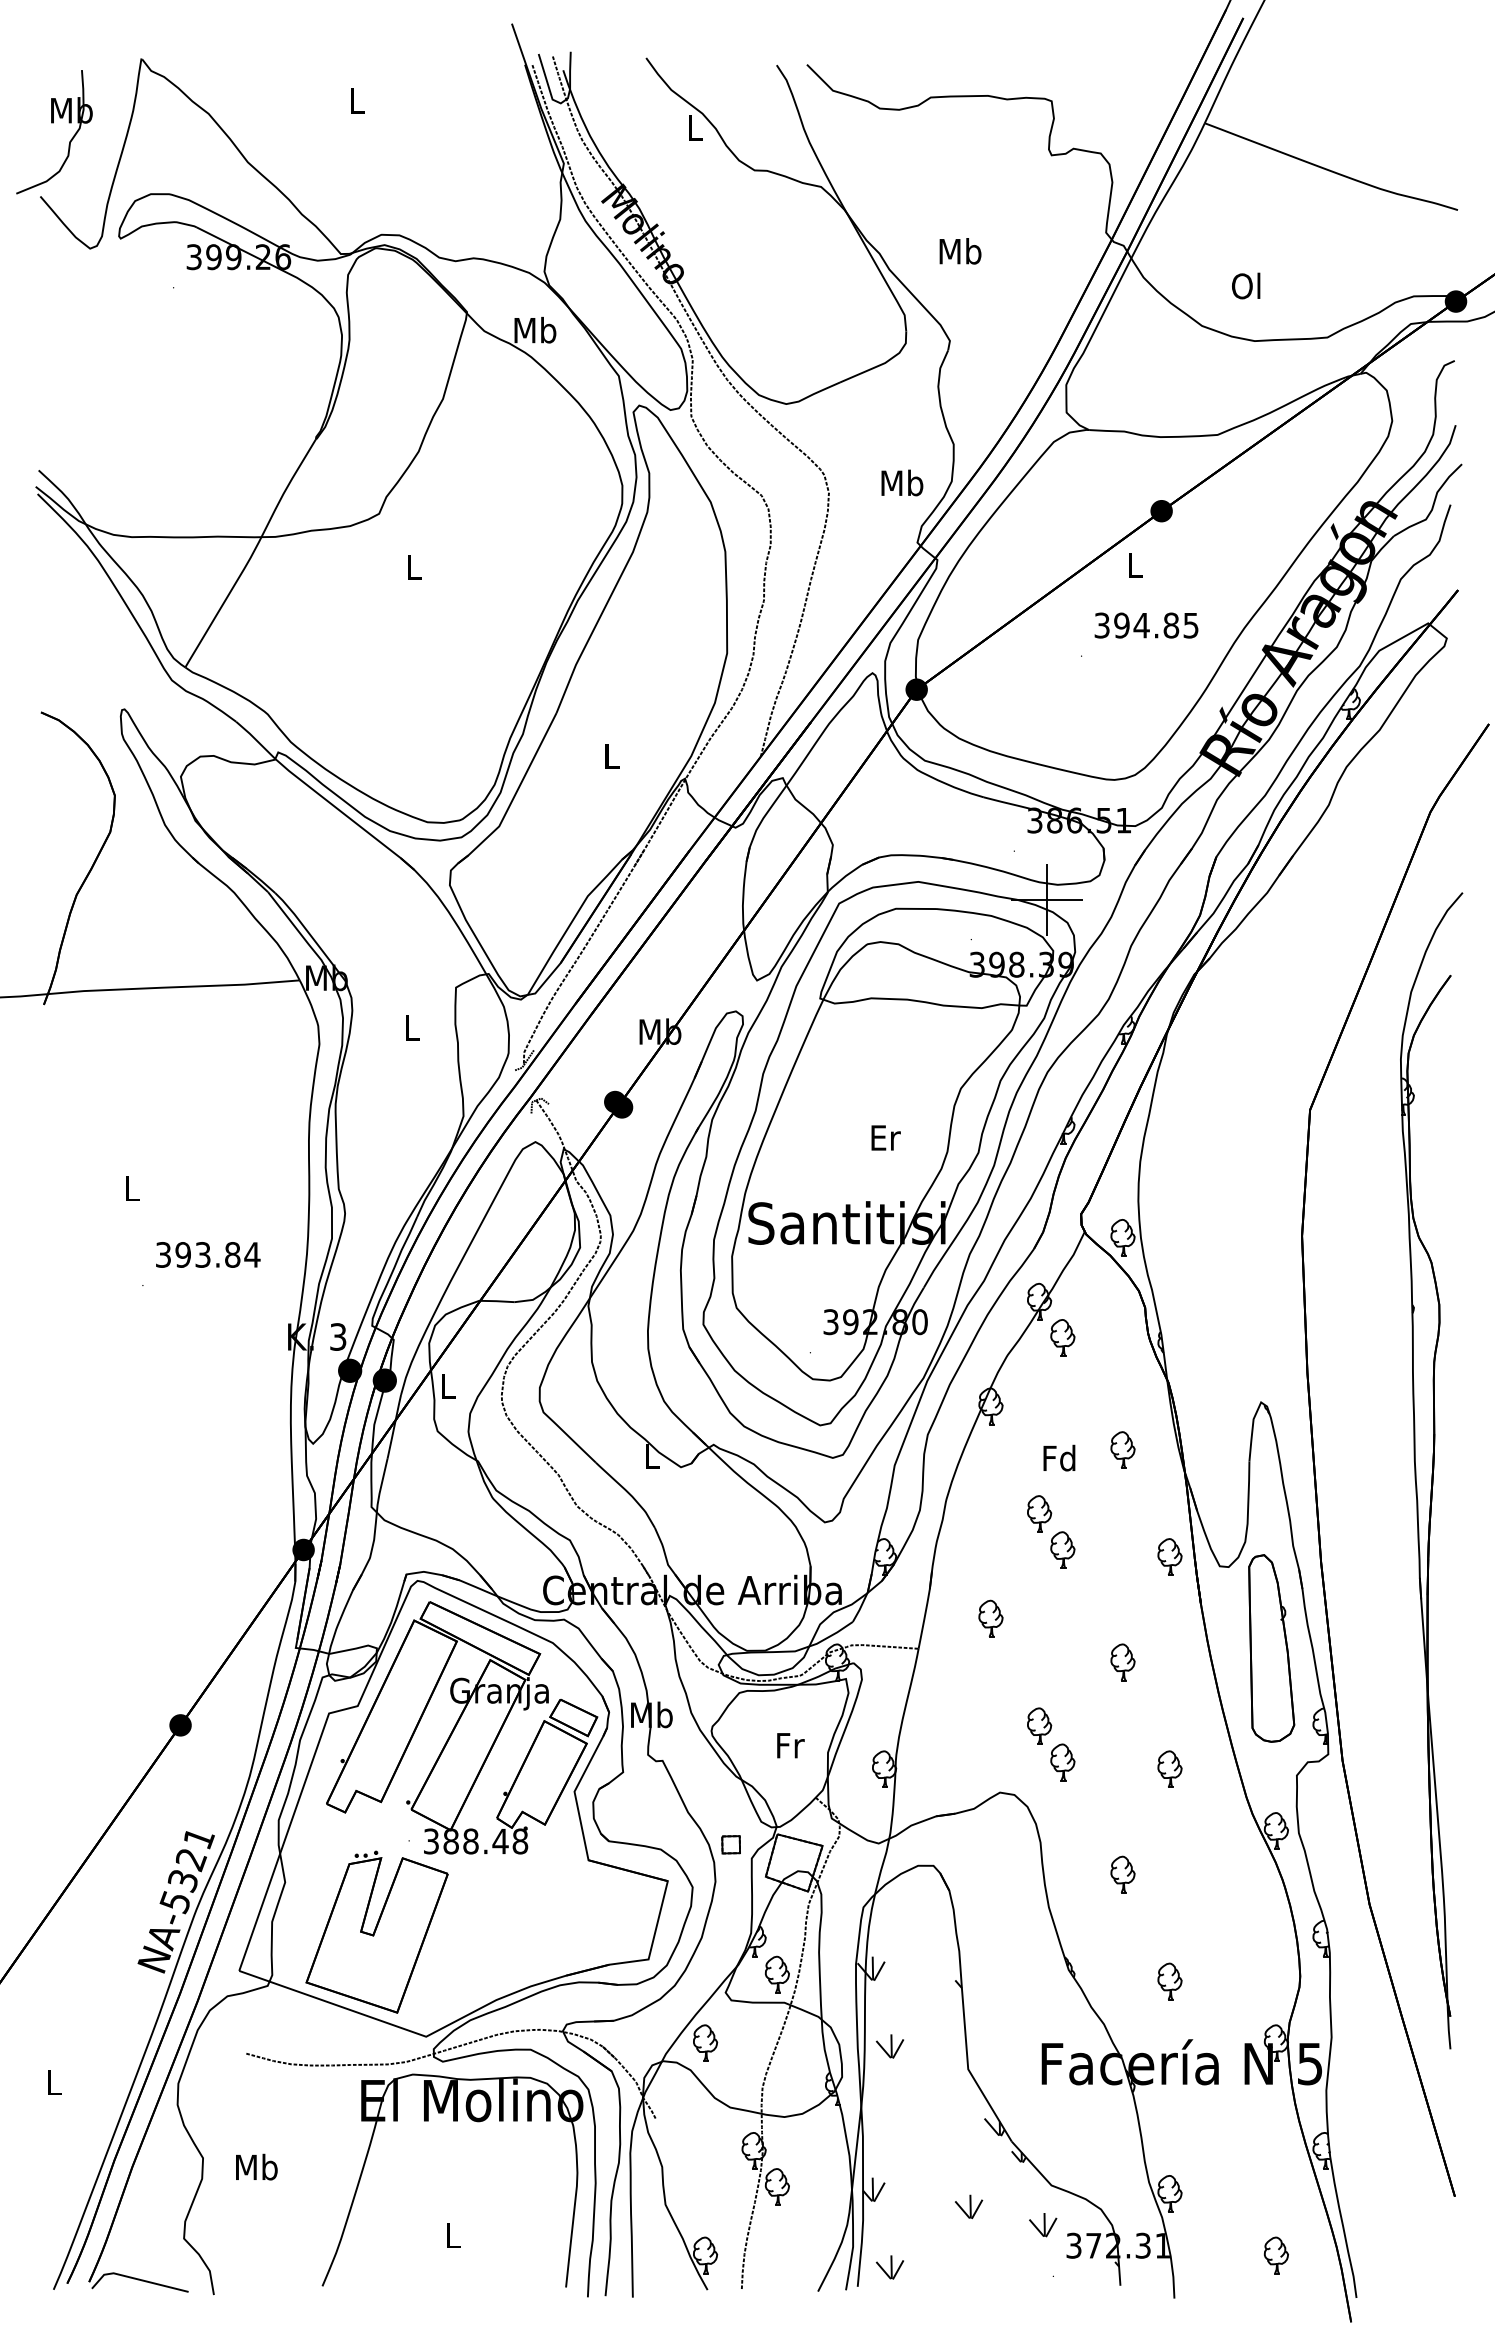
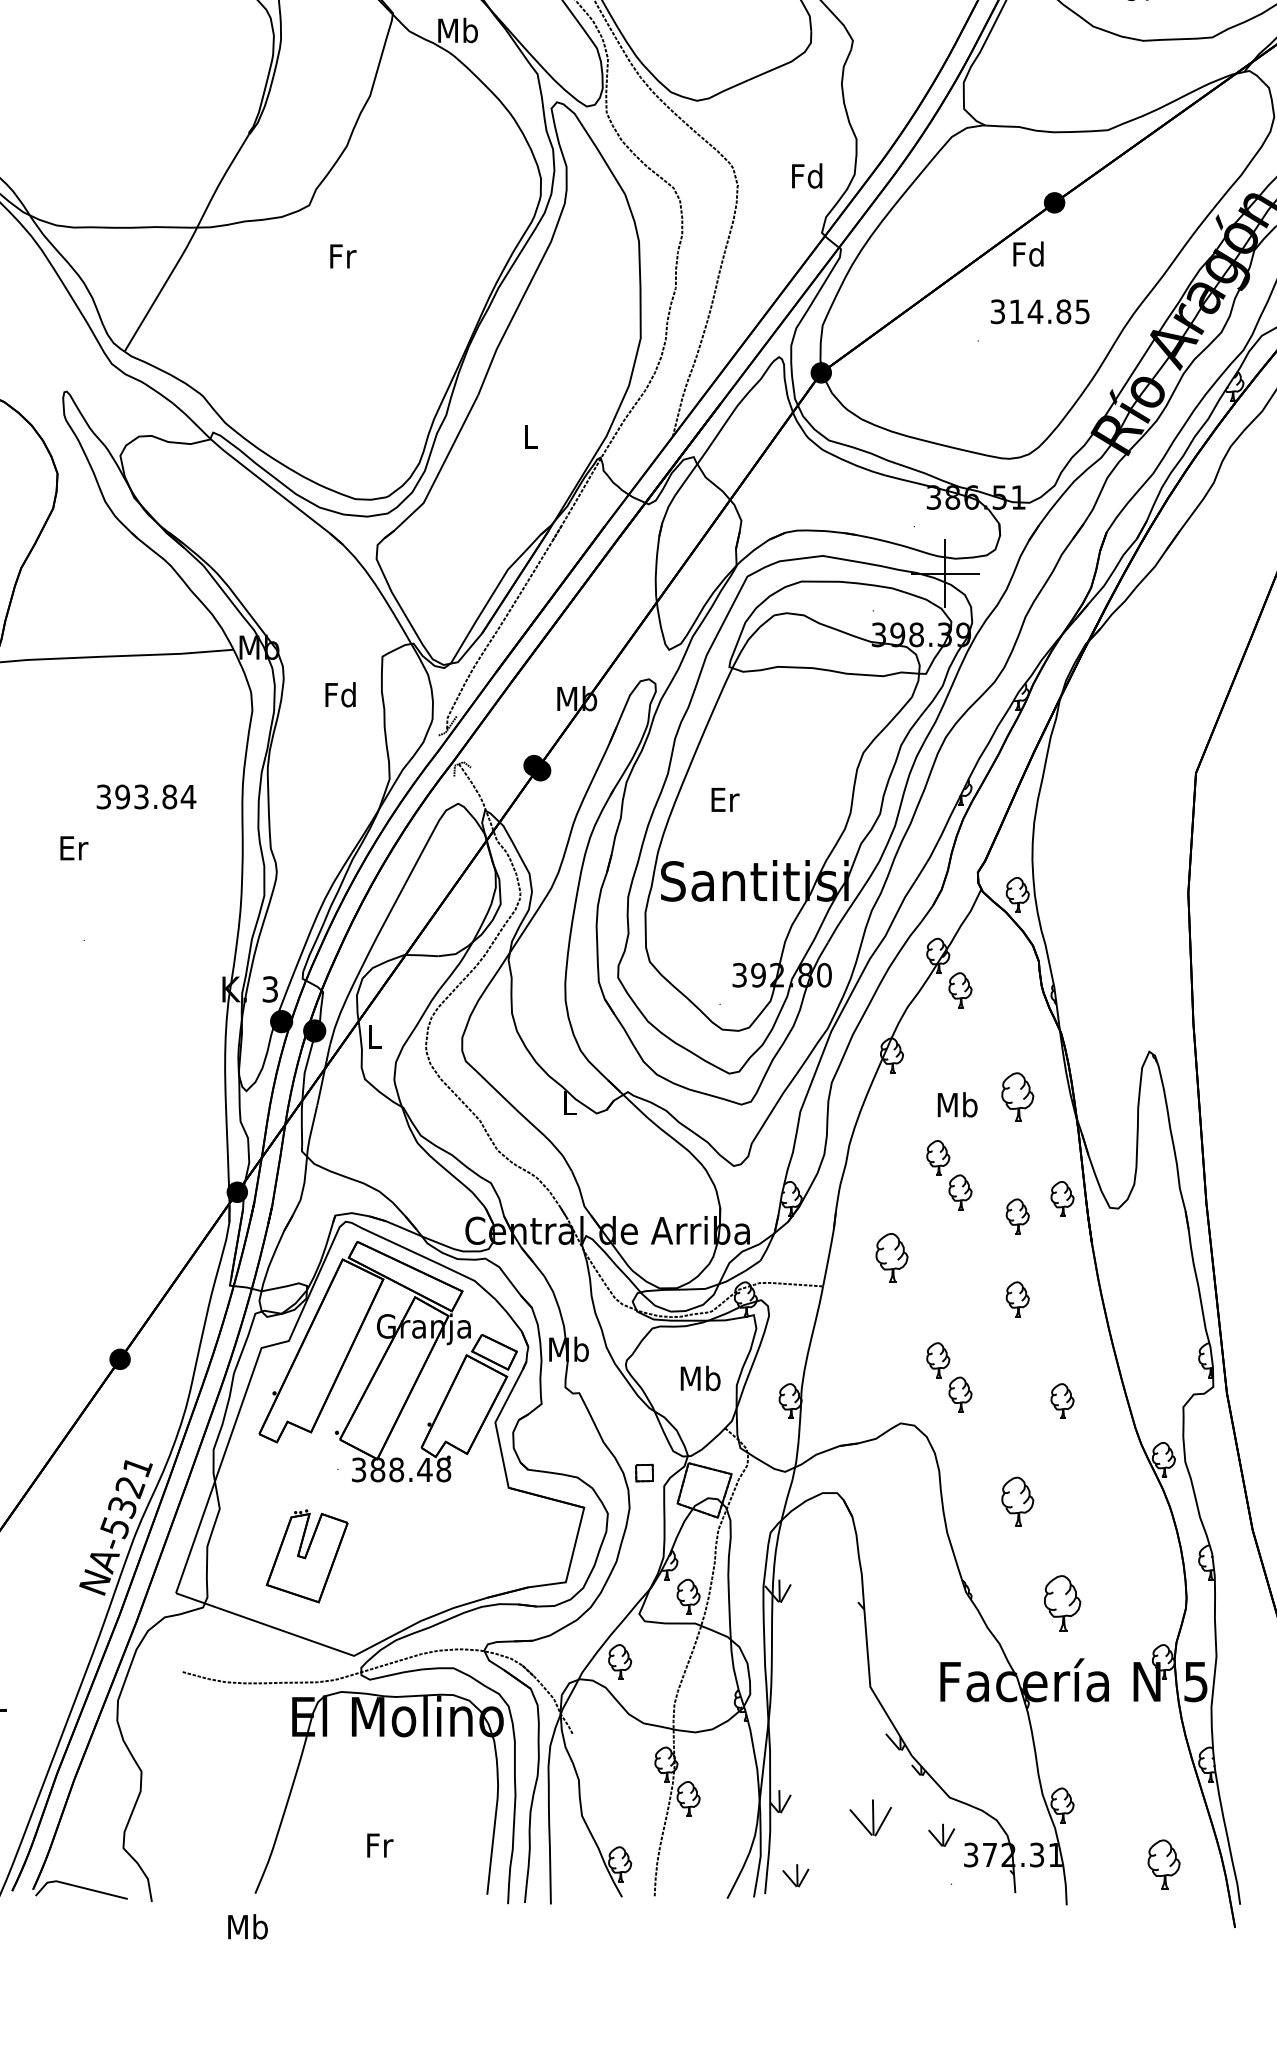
text: (902, 482) -> (807, 175), Mb -> Fd
text: (1134, 564) -> (1028, 253), L -> Fd
text: (414, 566) -> (342, 255), L -> Fr
text: (1121, 625) -> (1016, 311), 394.85 -> 314.85
text: (411, 1027) -> (340, 694), L -> Fd
text: (885, 1137) -> (724, 799), moved
text: (132, 1188) -> (74, 847), L -> Er
text: (208, 1254) -> (146, 796), moved
part: (1122, 1449) -> (1017, 1096), size x1.4
text: (1059, 1457) -> (957, 1104), Fd -> Mb
part: (1122, 1575) -> (1017, 1216), added
part: (990, 1618) -> (891, 1257), size x1.4
part: (1271, 1648) -> (1159, 1286), removed
text: (789, 1745) -> (700, 1378), Fr -> Mb
part: (1122, 1874) -> (1017, 1501), size x1.4
part: (376, 1931) -> (306, 1555), size x0.6
part: (1169, 1981) -> (1062, 1603), size x1.6
part: (889, 2046) -> (795, 1665), removed
text: (256, 2166) -> (247, 1926), moved
part: (969, 2206) -> (871, 1817), size x1.6
text: (453, 2235) -> (380, 1845), L -> Fr
part: (1275, 2255) -> (1163, 1864), size x1.4

